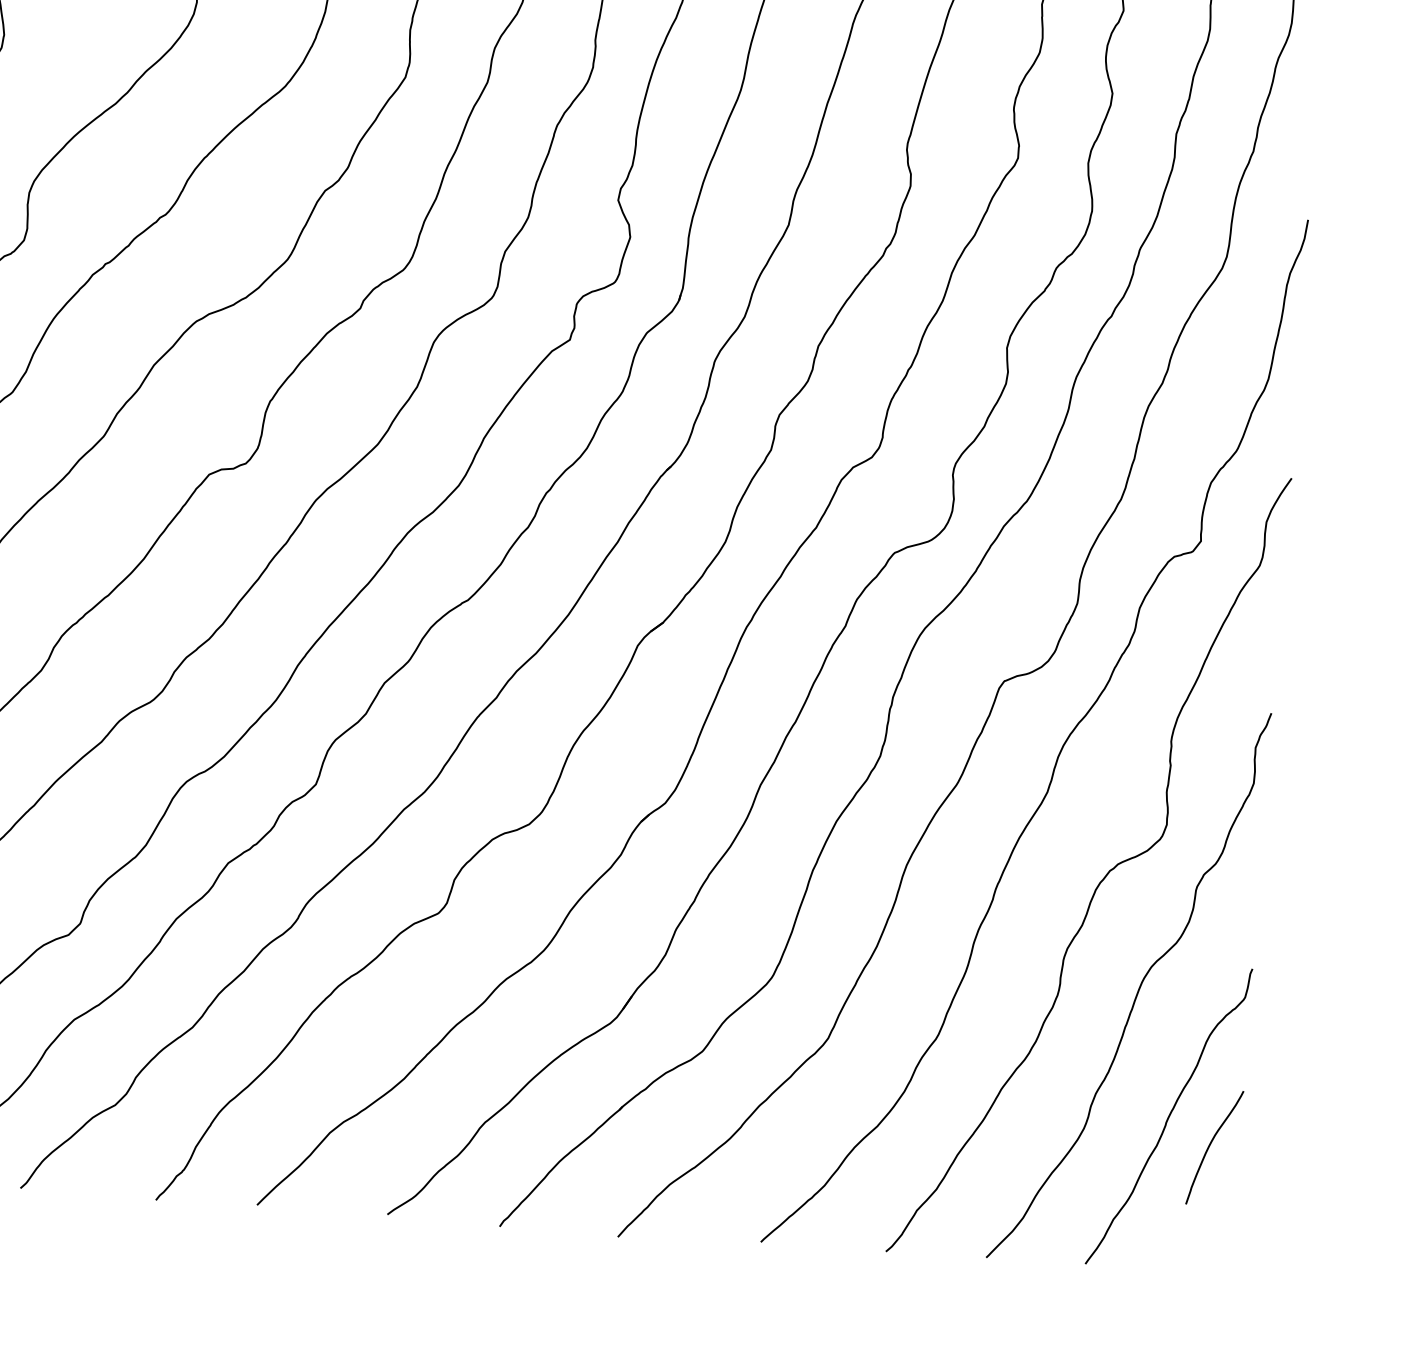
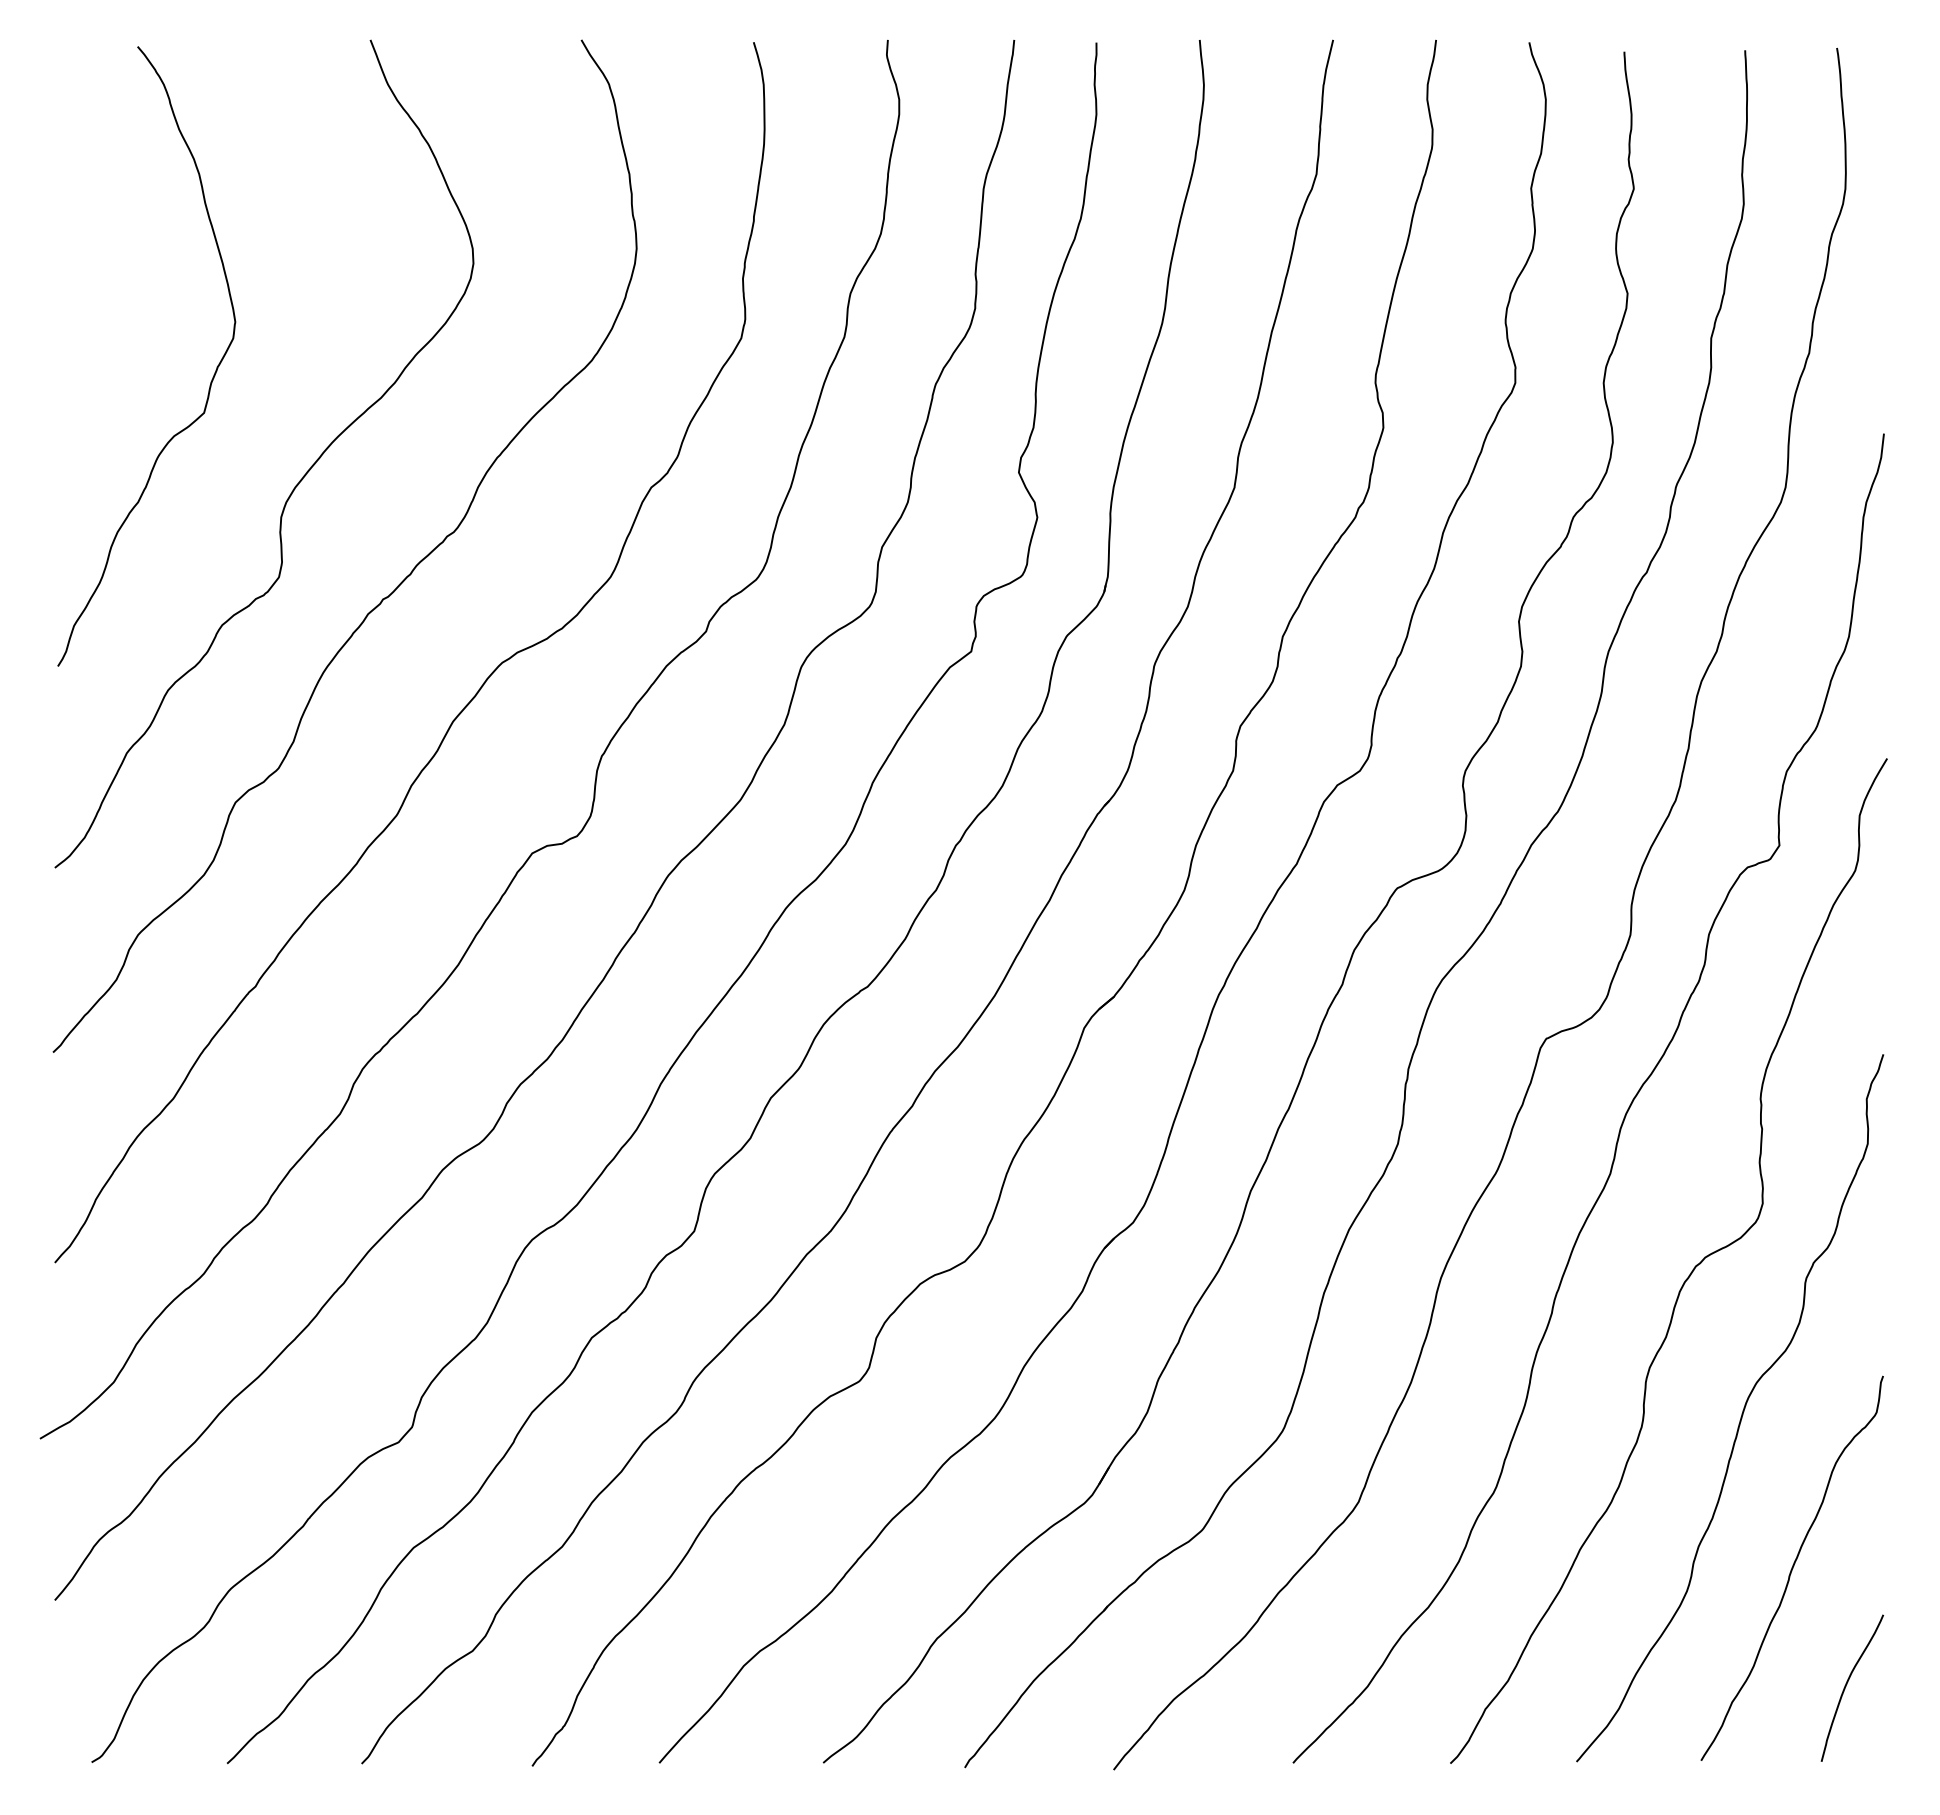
curve: (1211, 1144) -> (1847, 1684), moved

